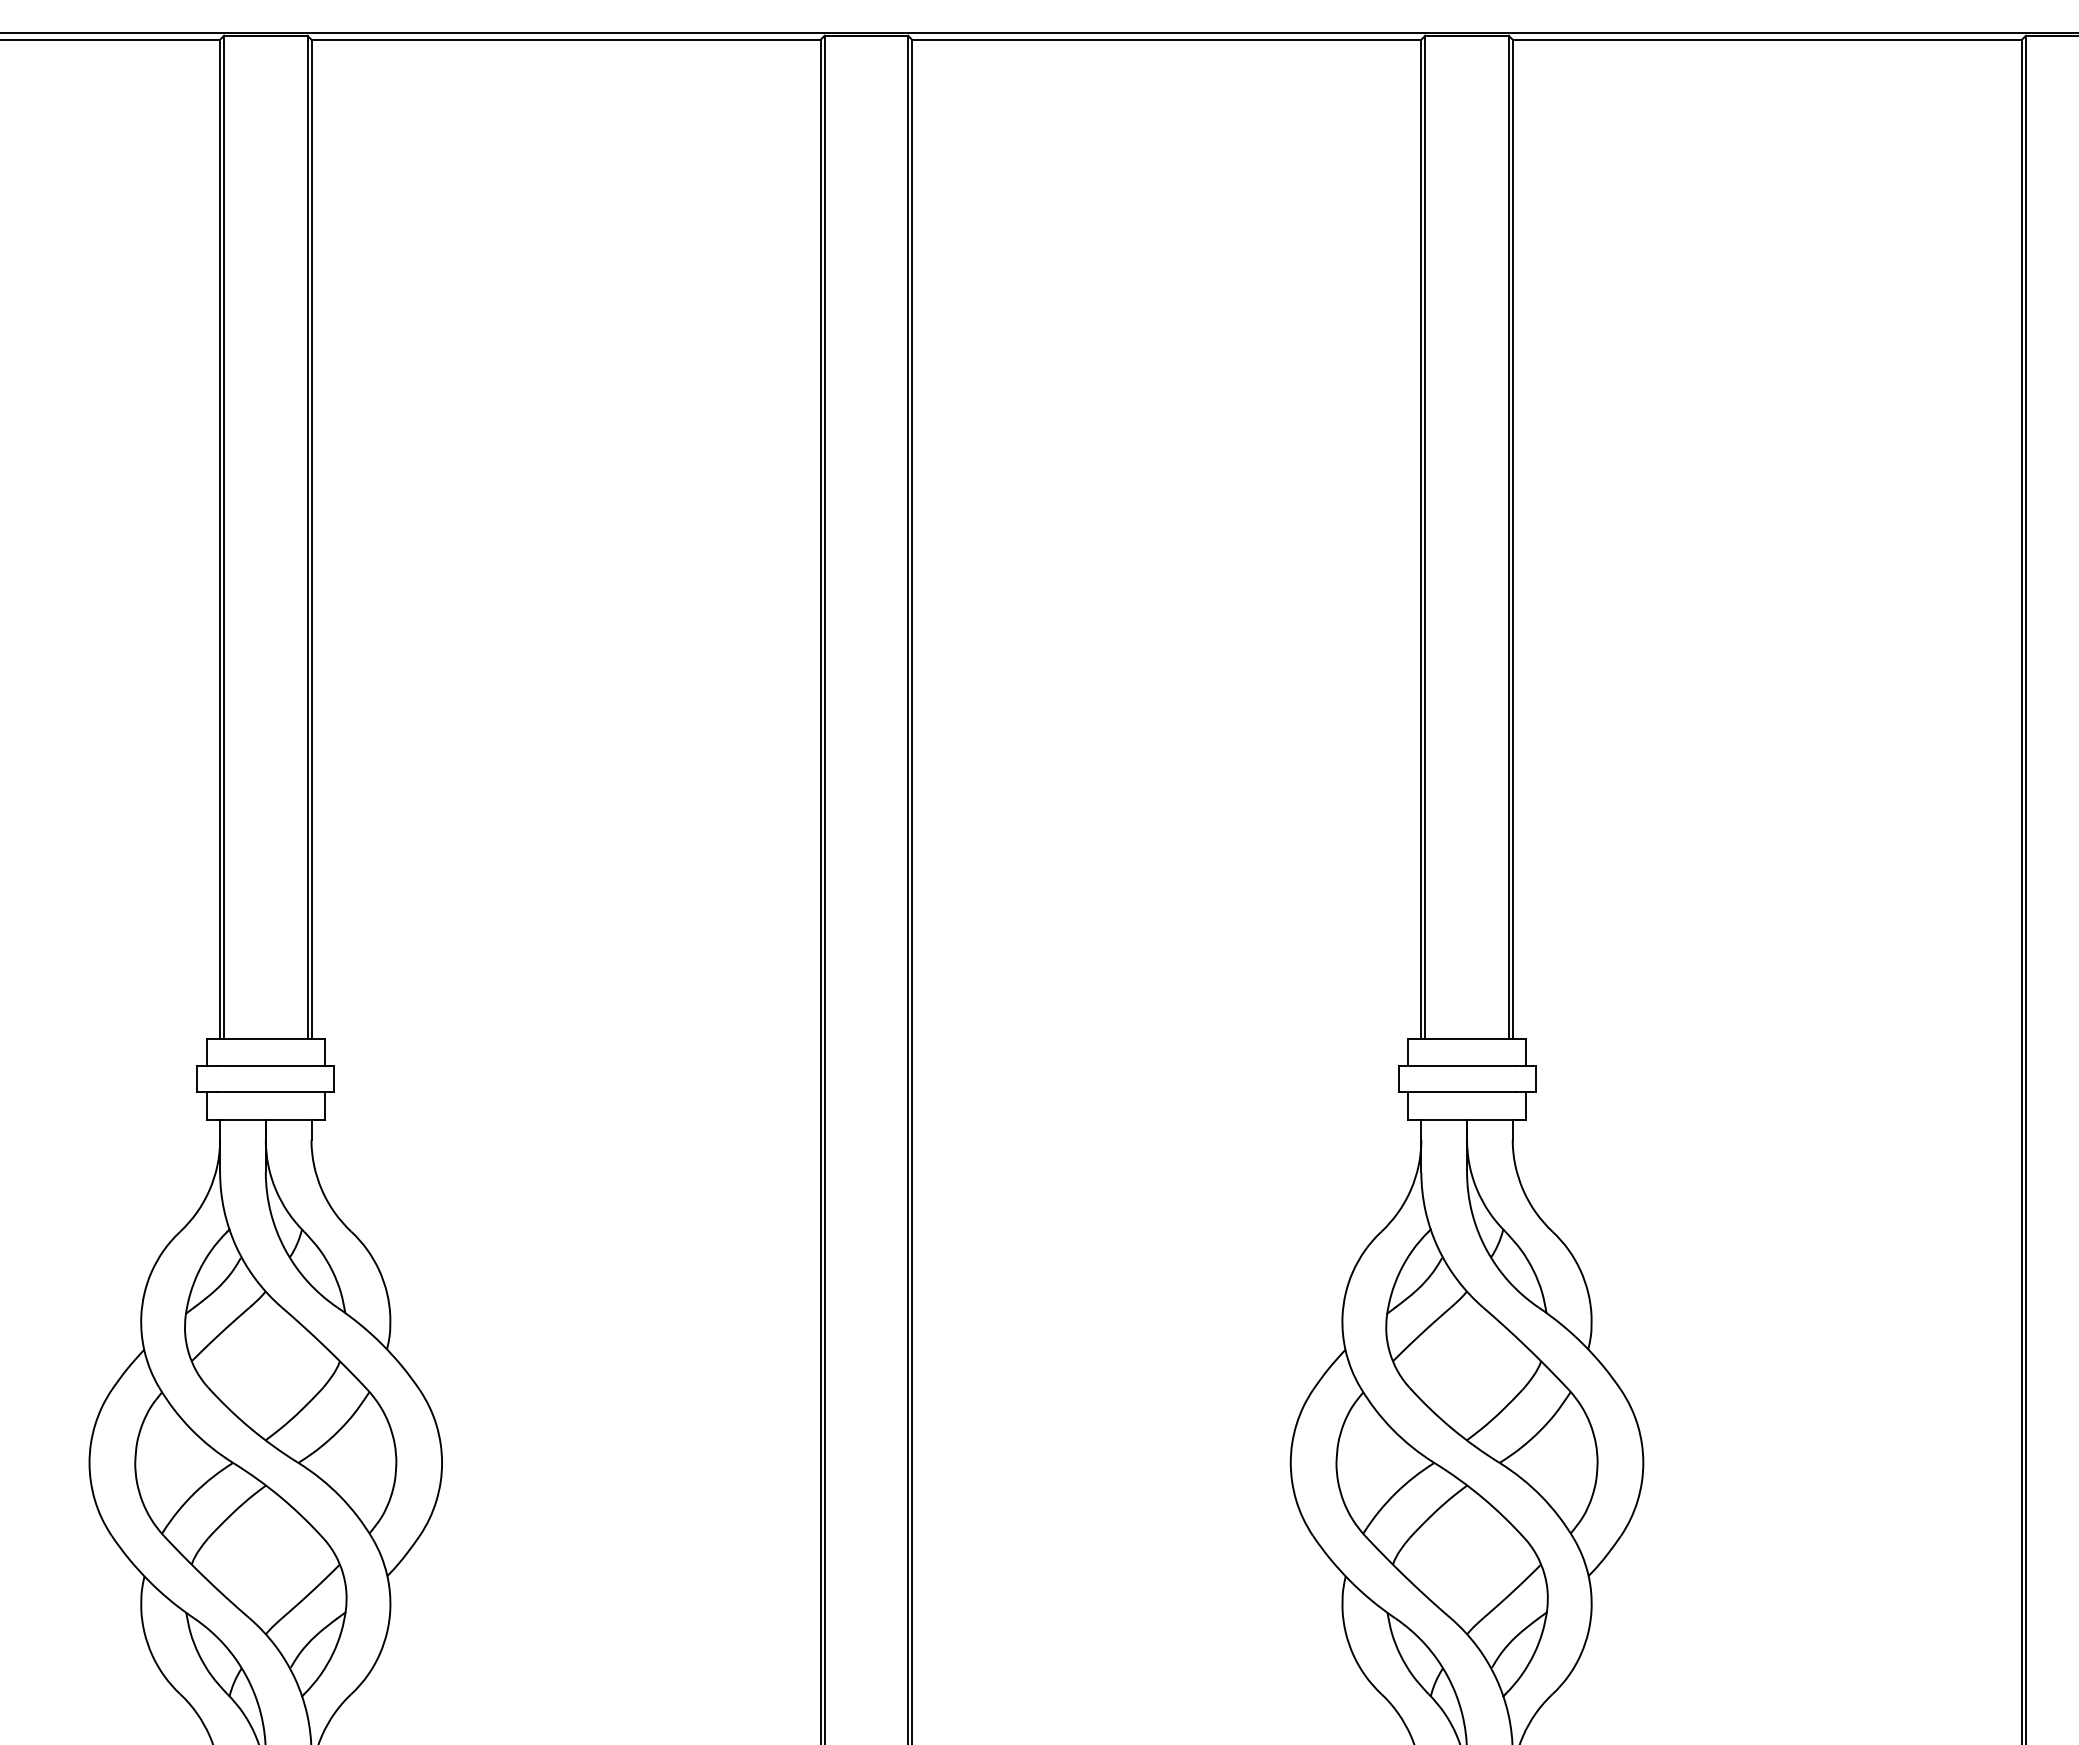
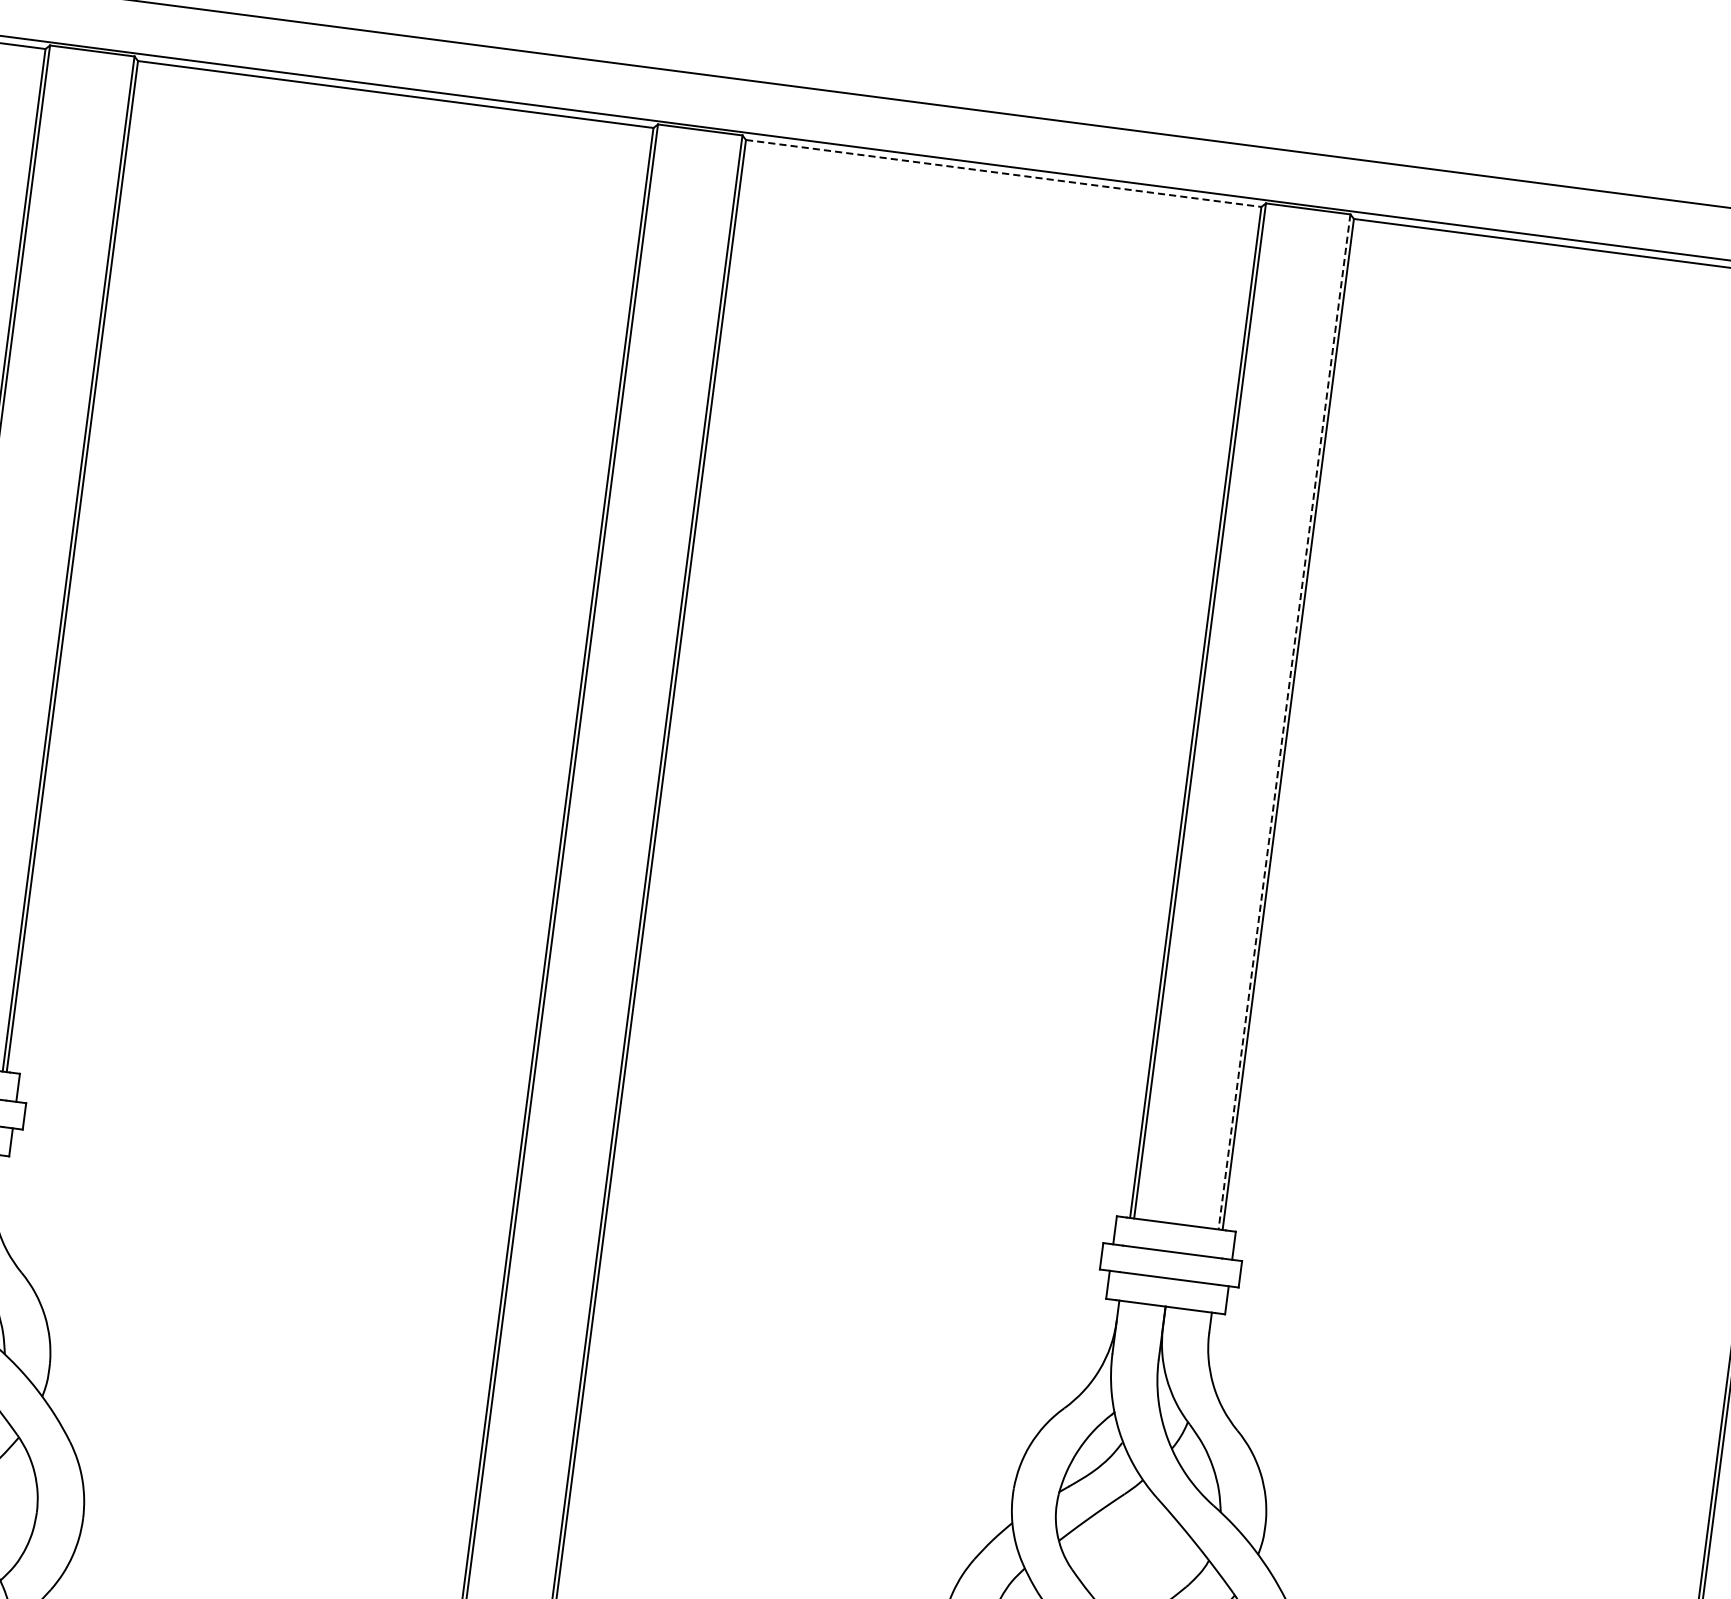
line: (1166, 39) -> (1003, 173), solid -> dashed
line: (1508, 537) -> (1284, 722), solid -> dashed

